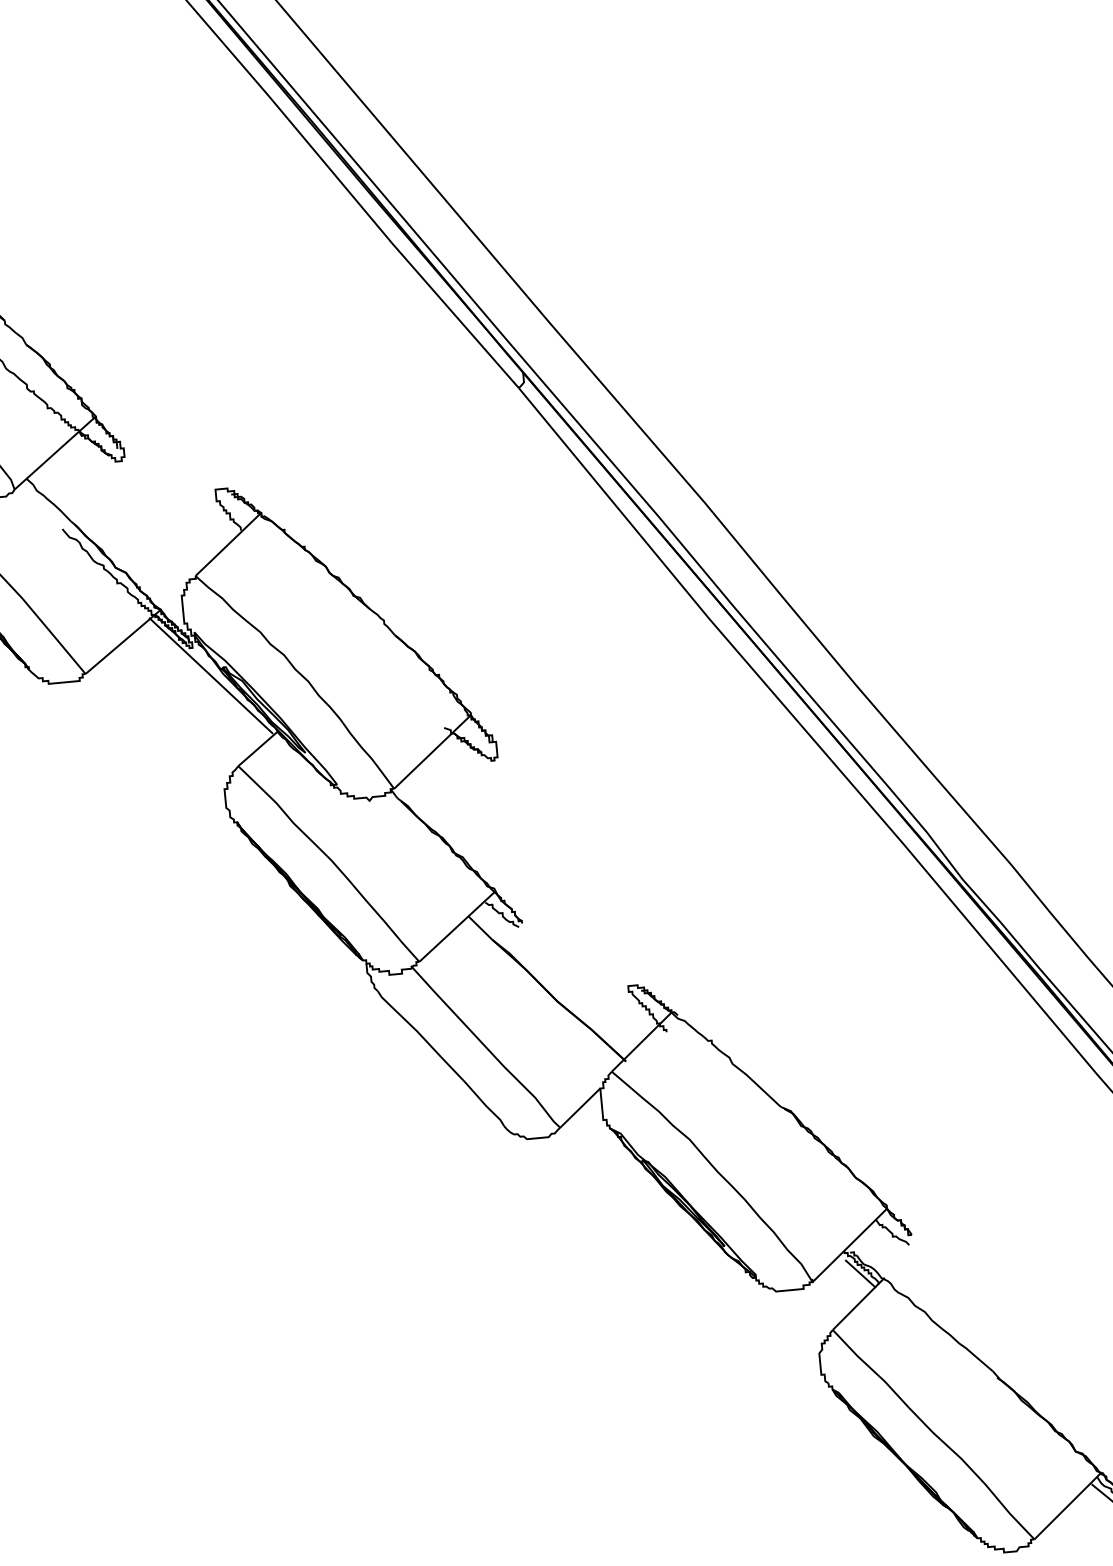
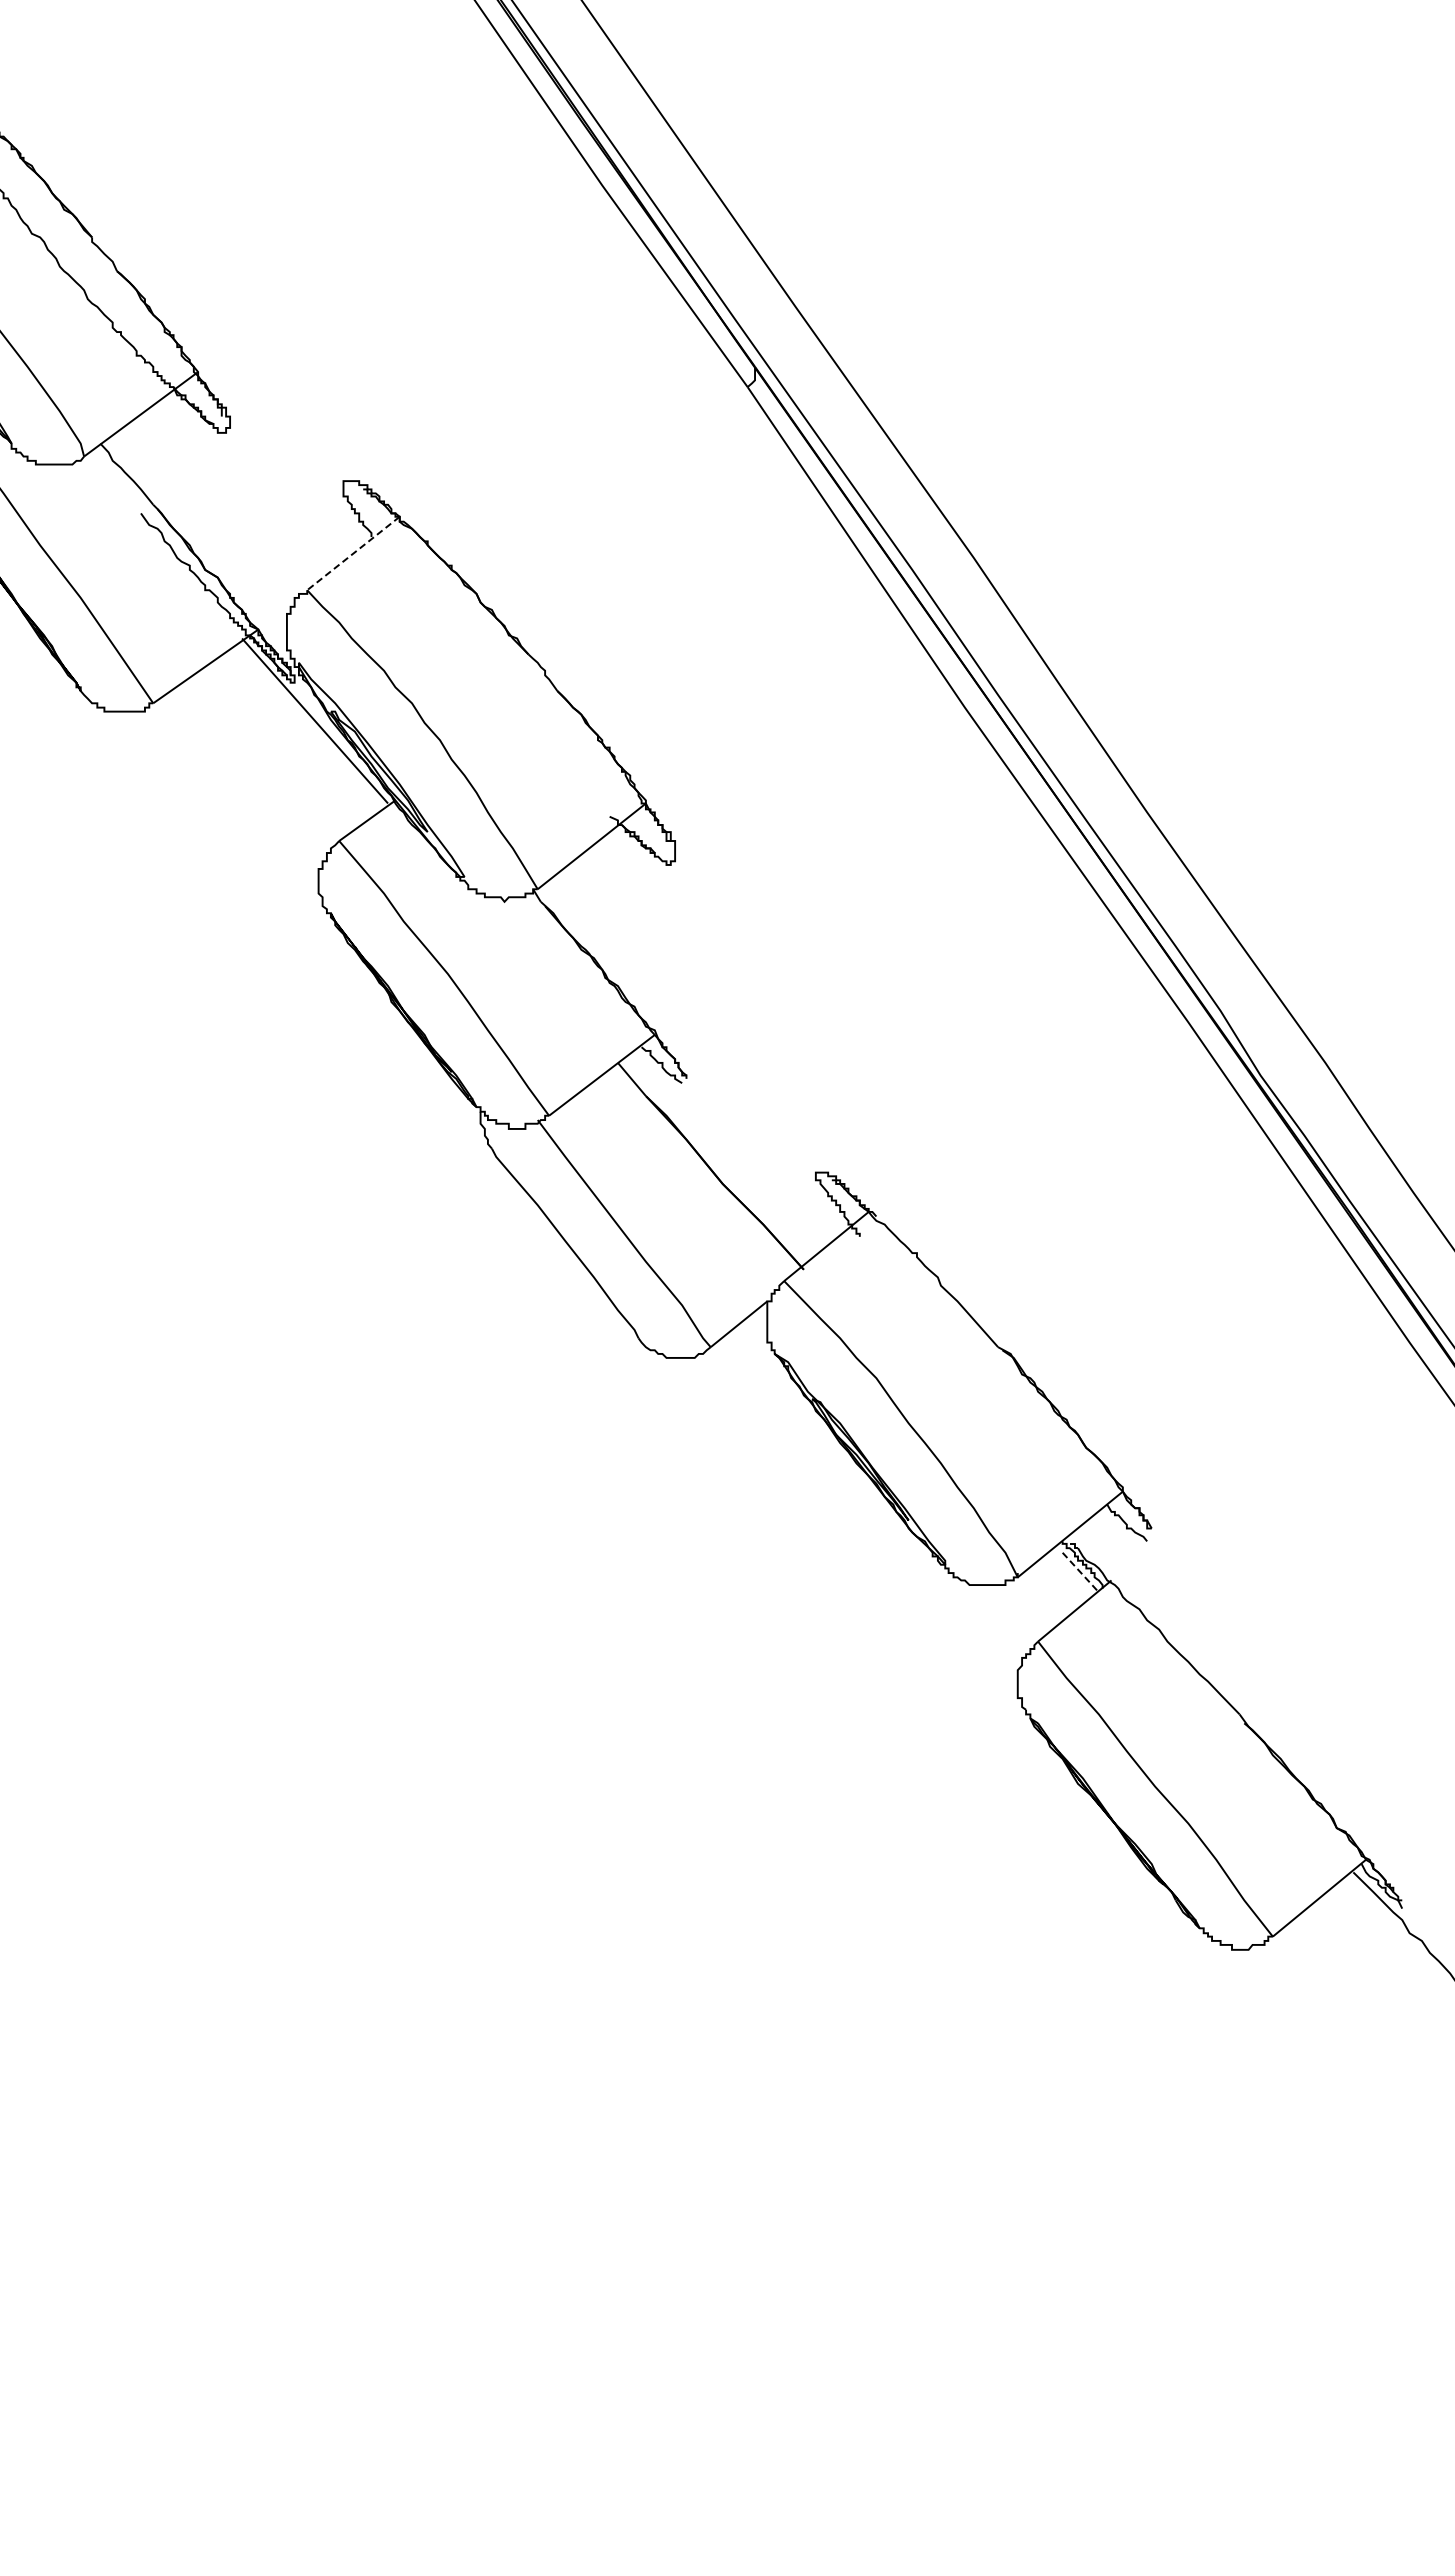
line: (228, 544) -> (353, 553), solid -> dashed
line: (860, 1273) -> (1080, 1572), solid -> dashed

